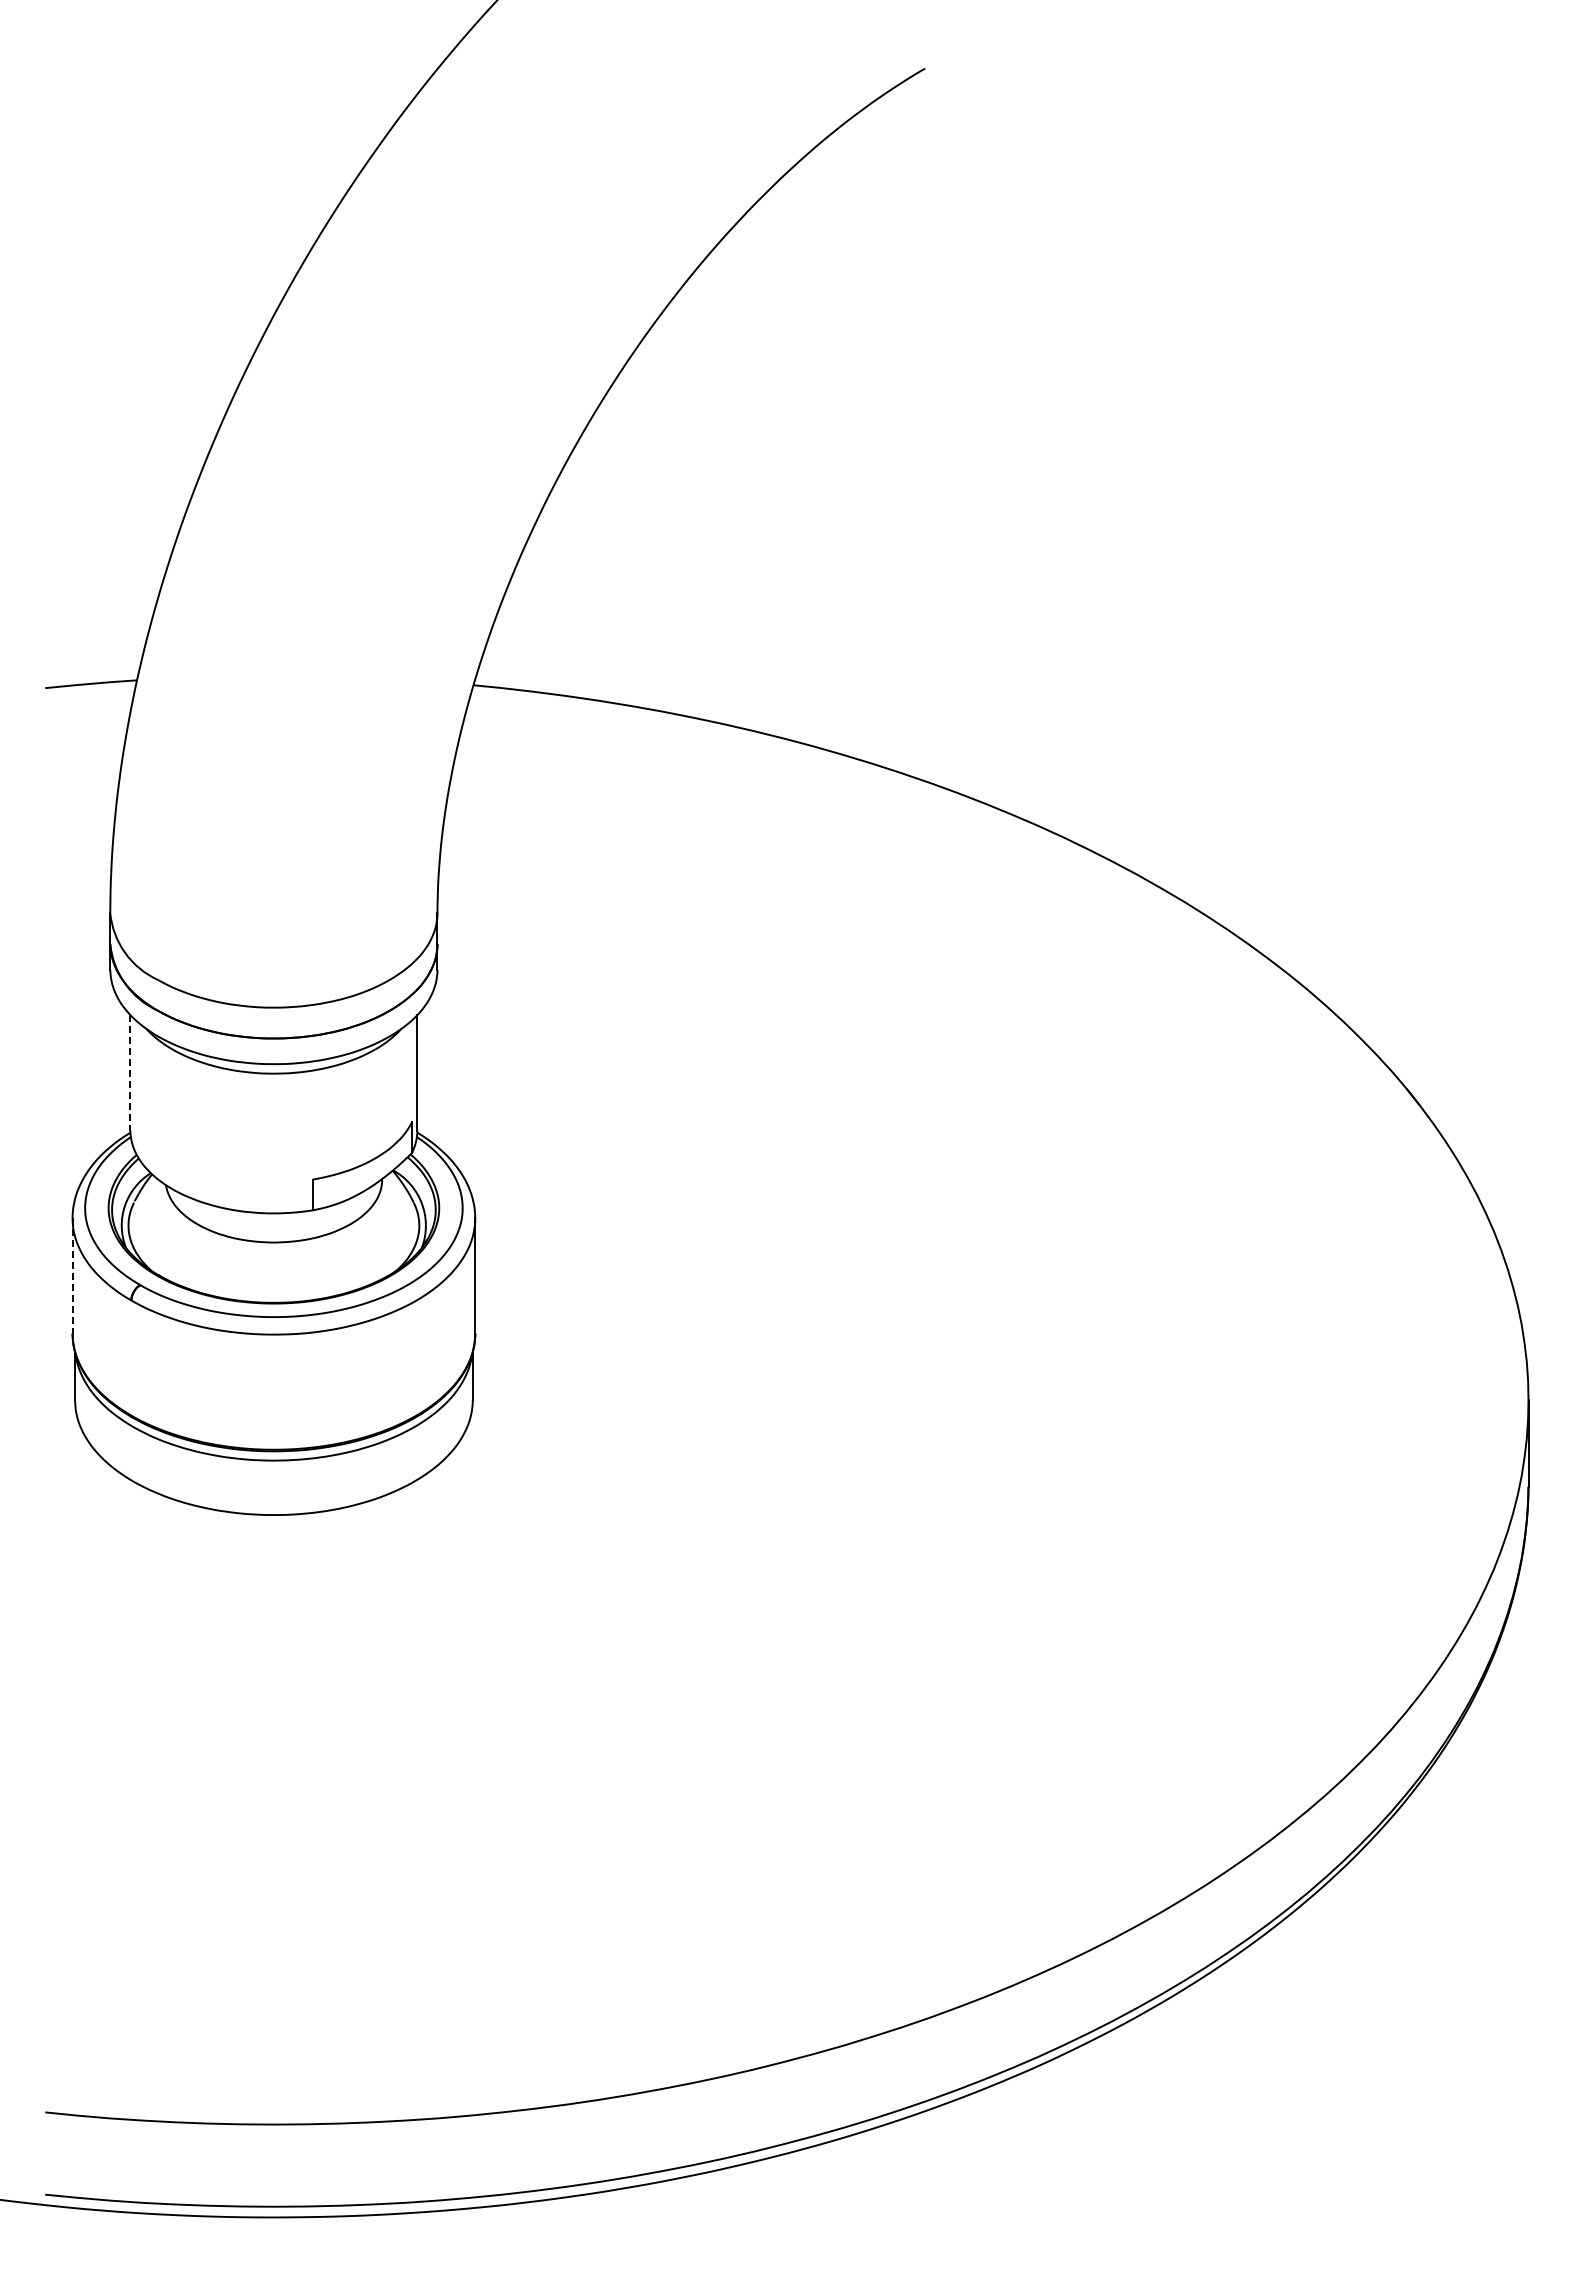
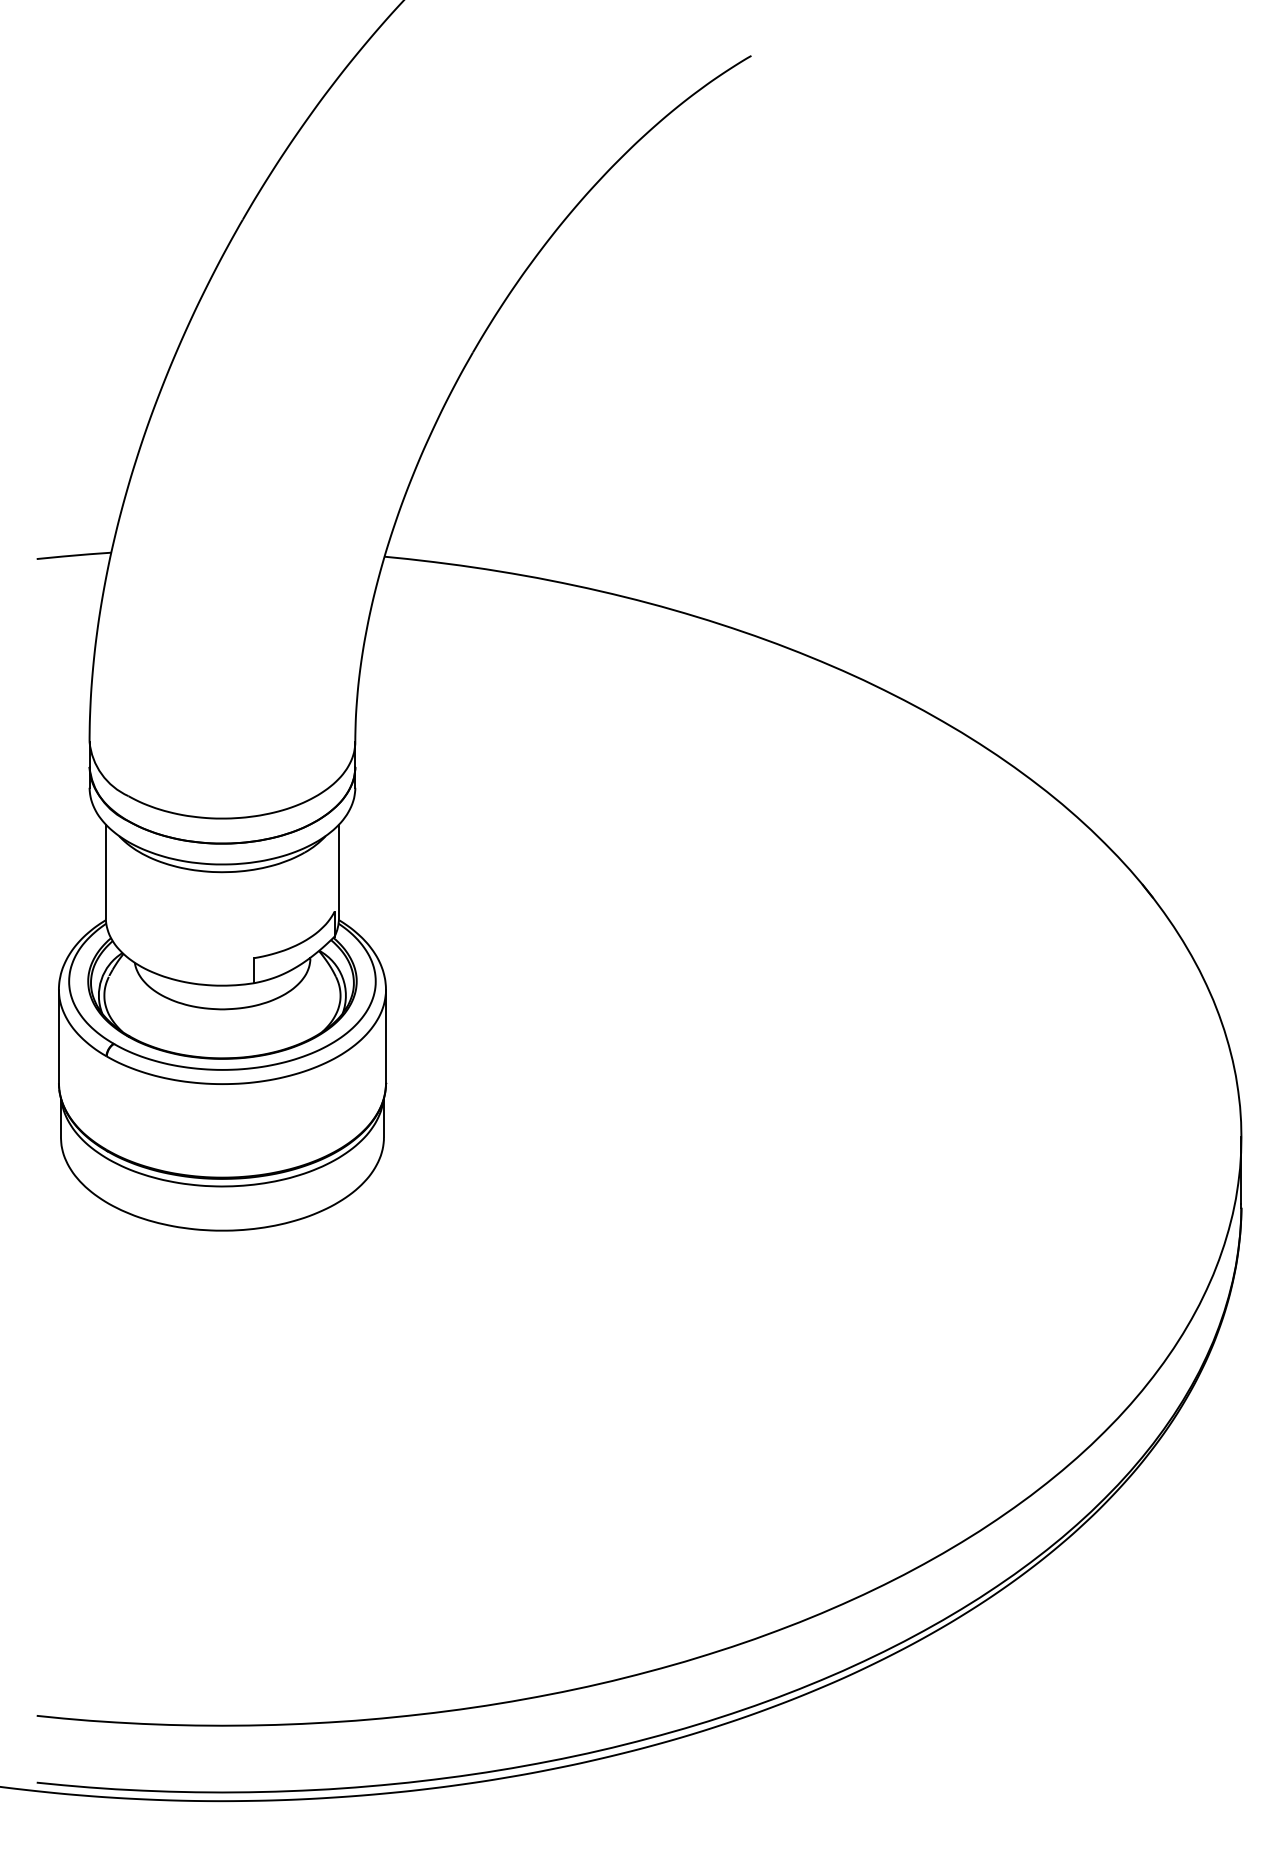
line: (130, 1072) -> (105, 871), dashed -> solid
line: (72, 1276) -> (58, 1036), dashed -> solid

